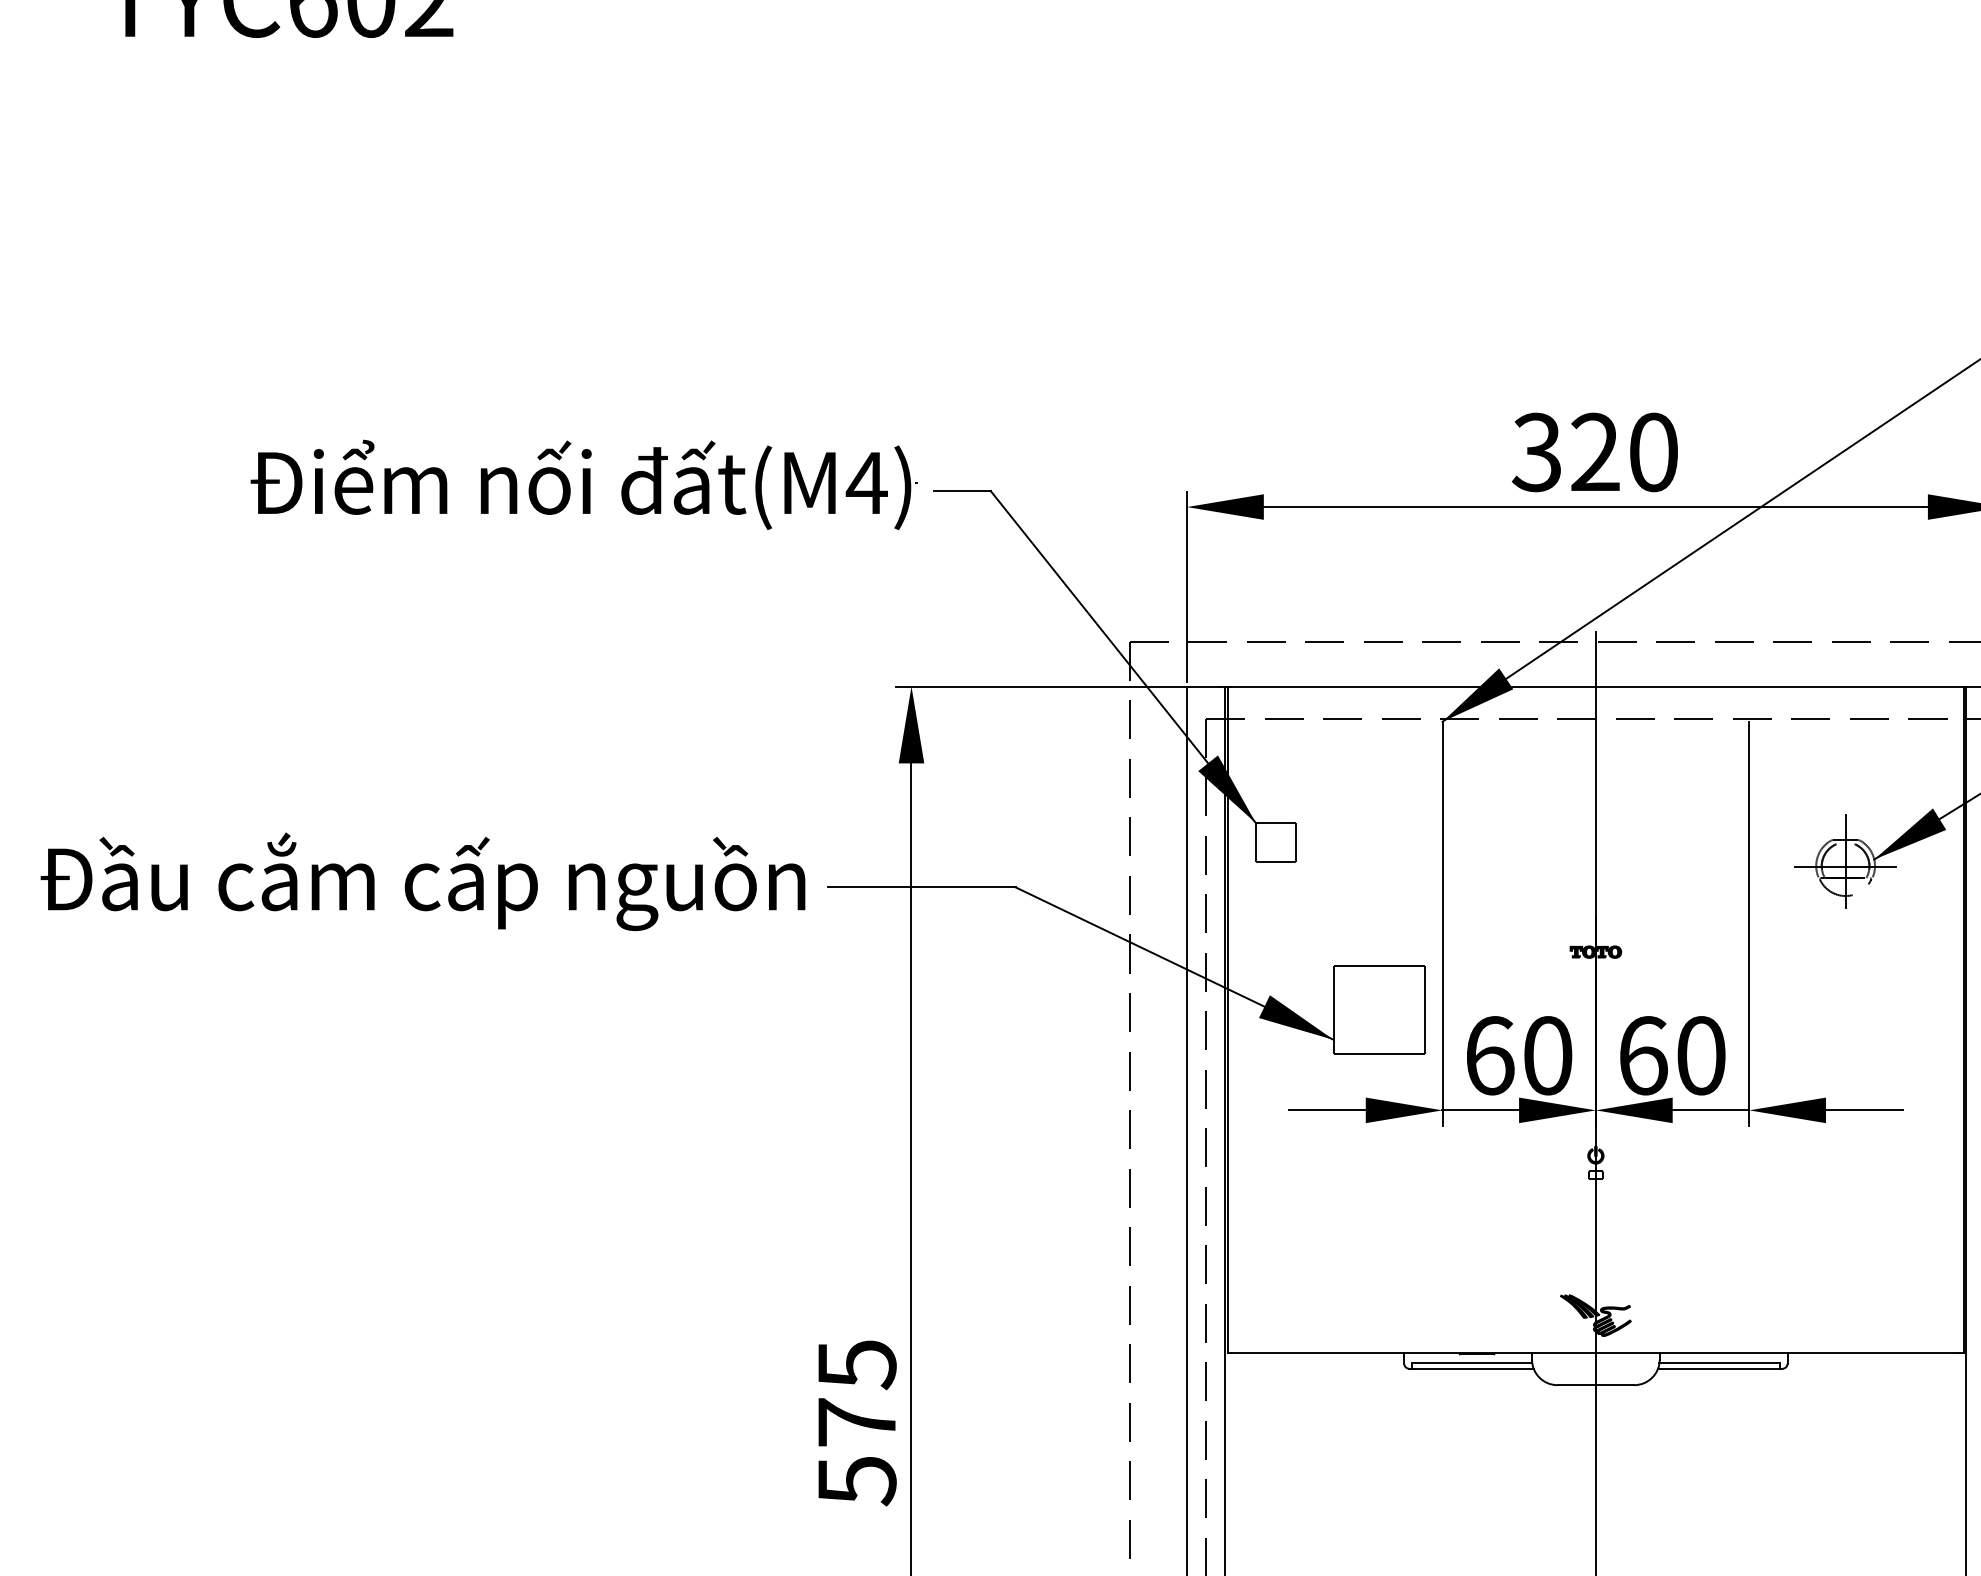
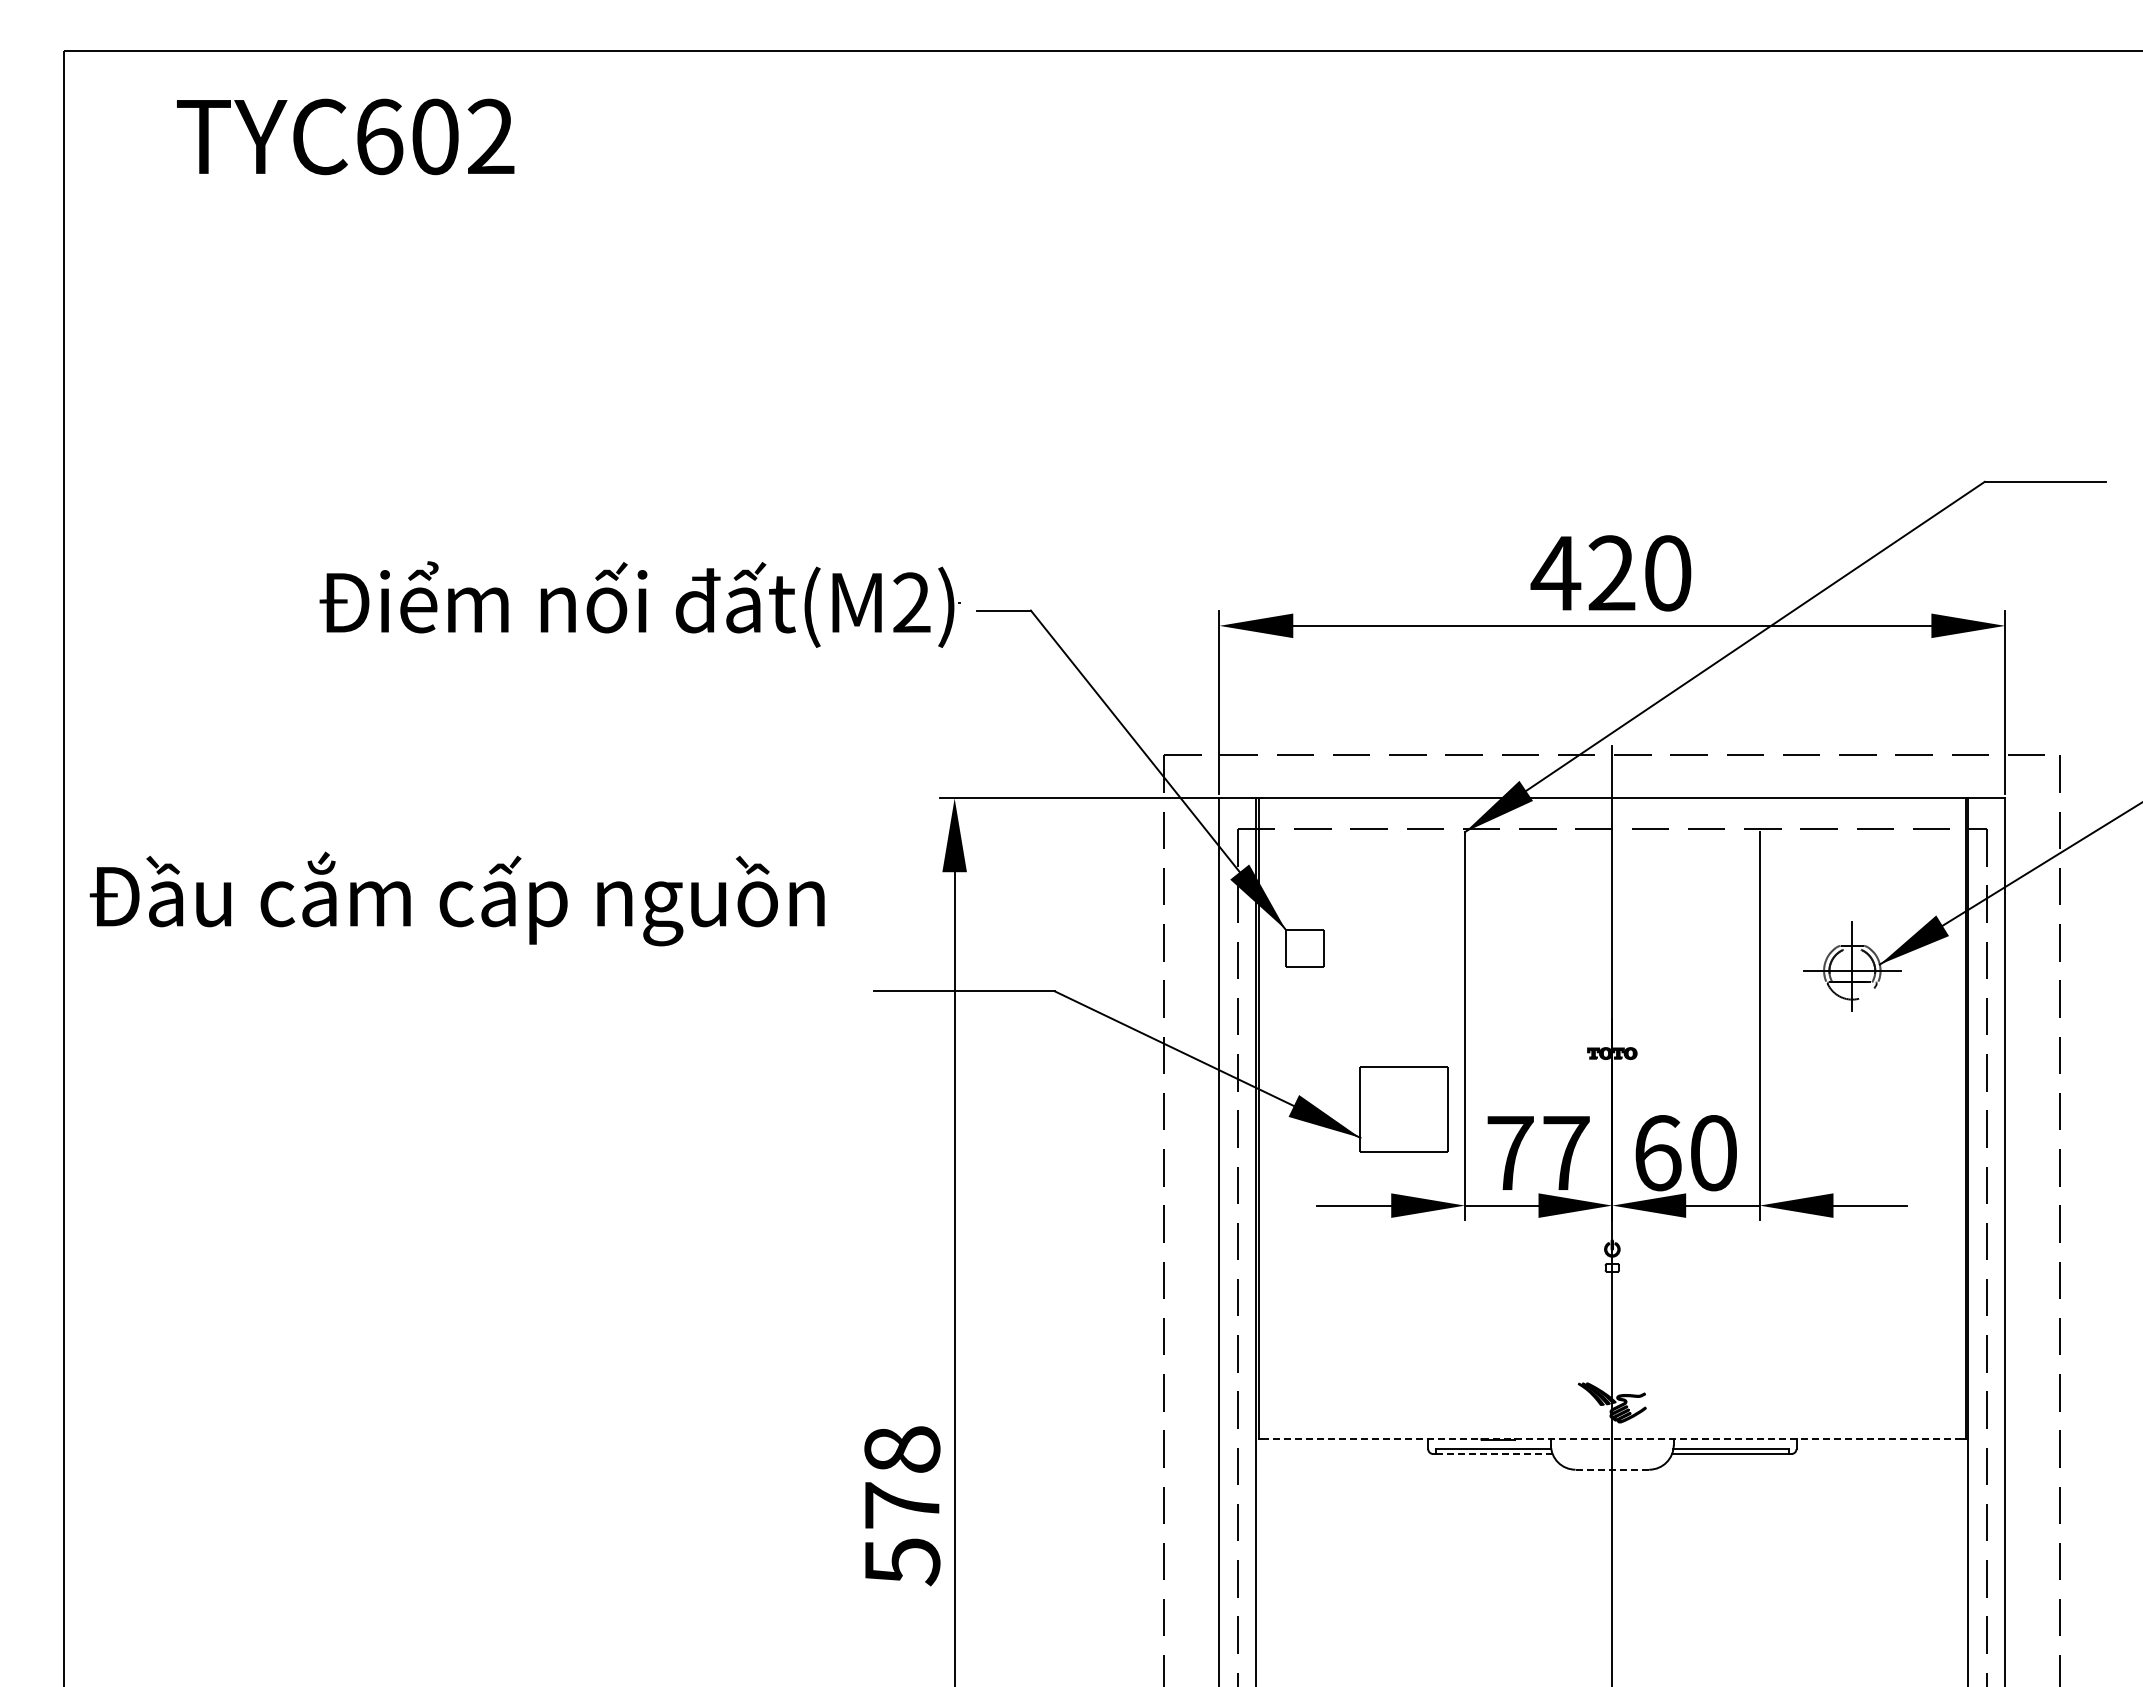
text: (1536, 452) -> (1555, 573), 320 -> 420
text: (866, 482) -> (911, 602), t(M4) -> t(M2)
text: (422, 881) -> (456, 898), moved
text: (1519, 1056) -> (1538, 1153), 60 -> 77
line: (1596, 1353) -> (1612, 1439), solid -> dashed
text: (857, 1365) -> (902, 1450), 575 -> 578
line: (1473, 1368) -> (1494, 1453), solid -> dashed
line: (1596, 1384) -> (1612, 1469), solid -> dashed

